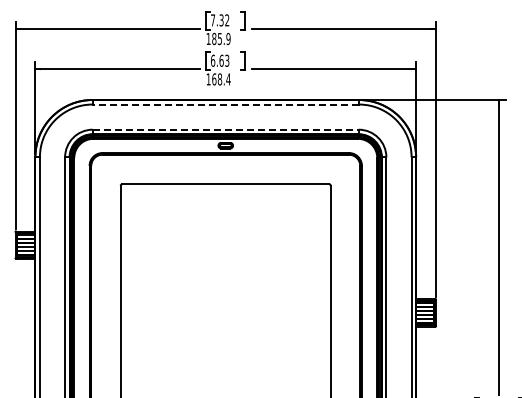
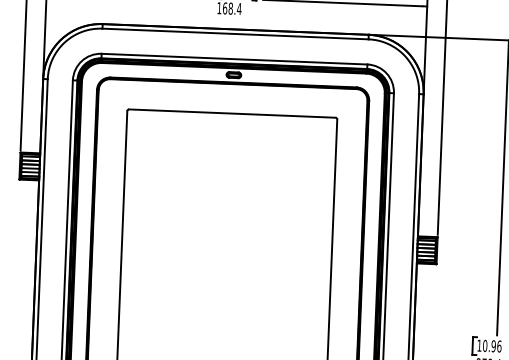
line: (225, 104) -> (235, 33), dashed -> solid
line: (225, 129) -> (234, 58), dashed -> solid

